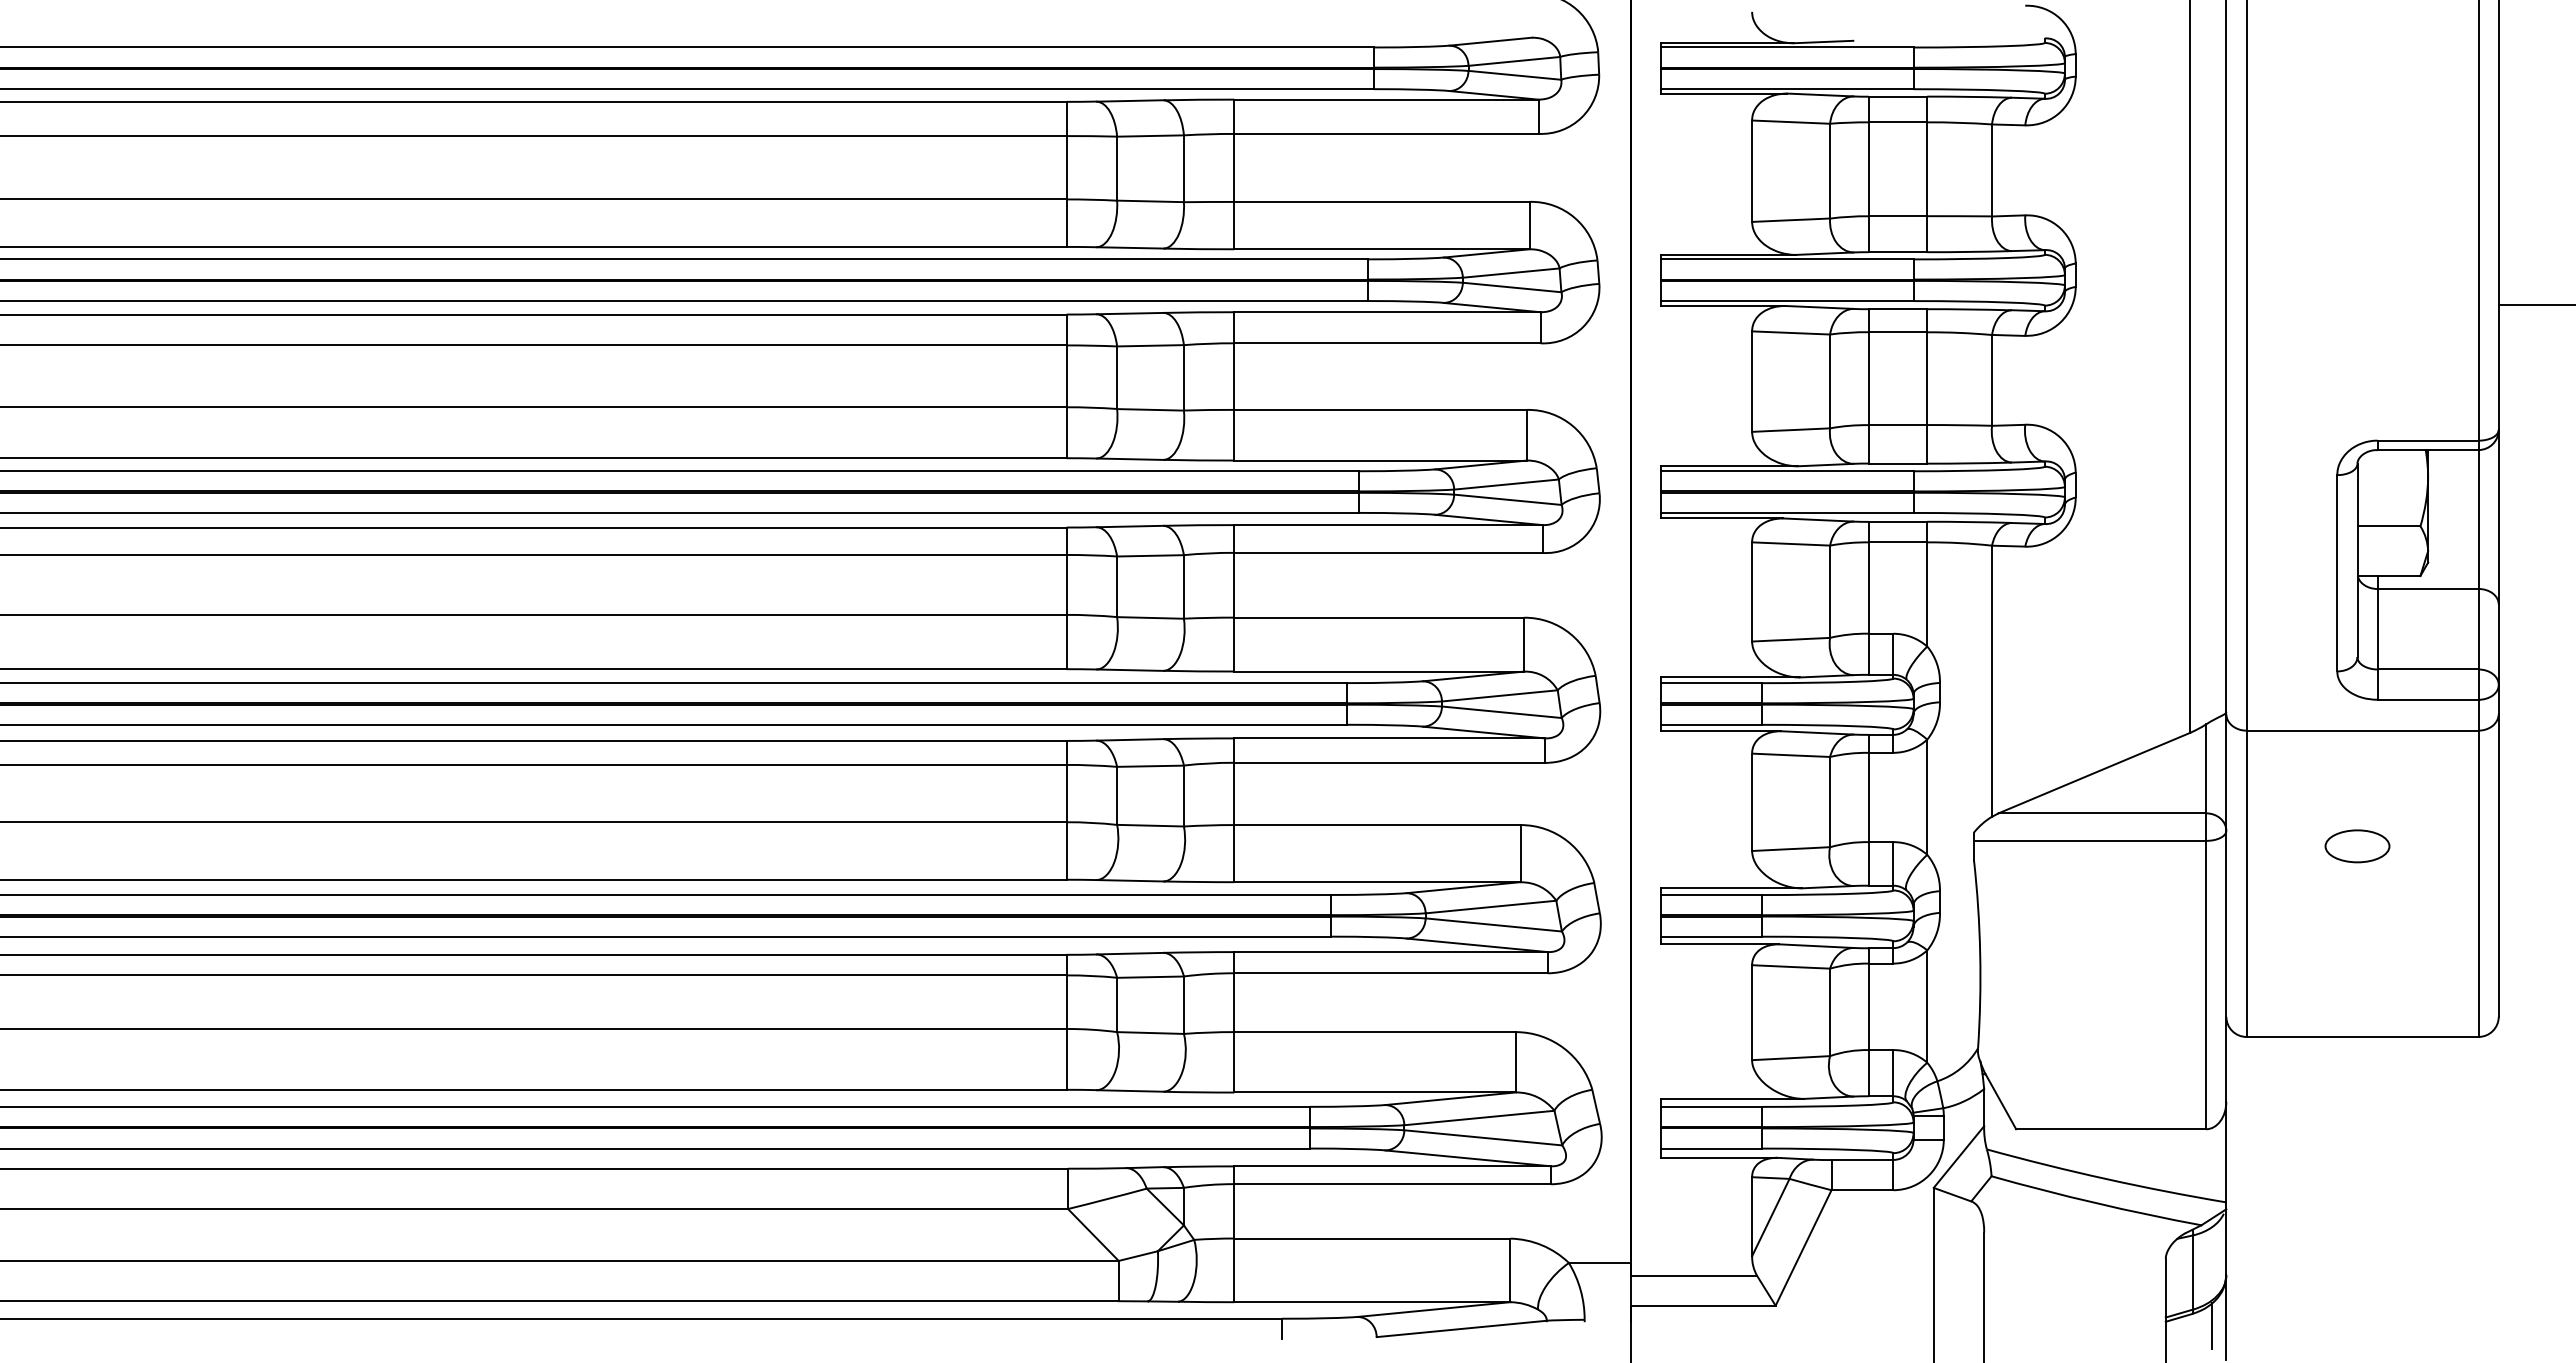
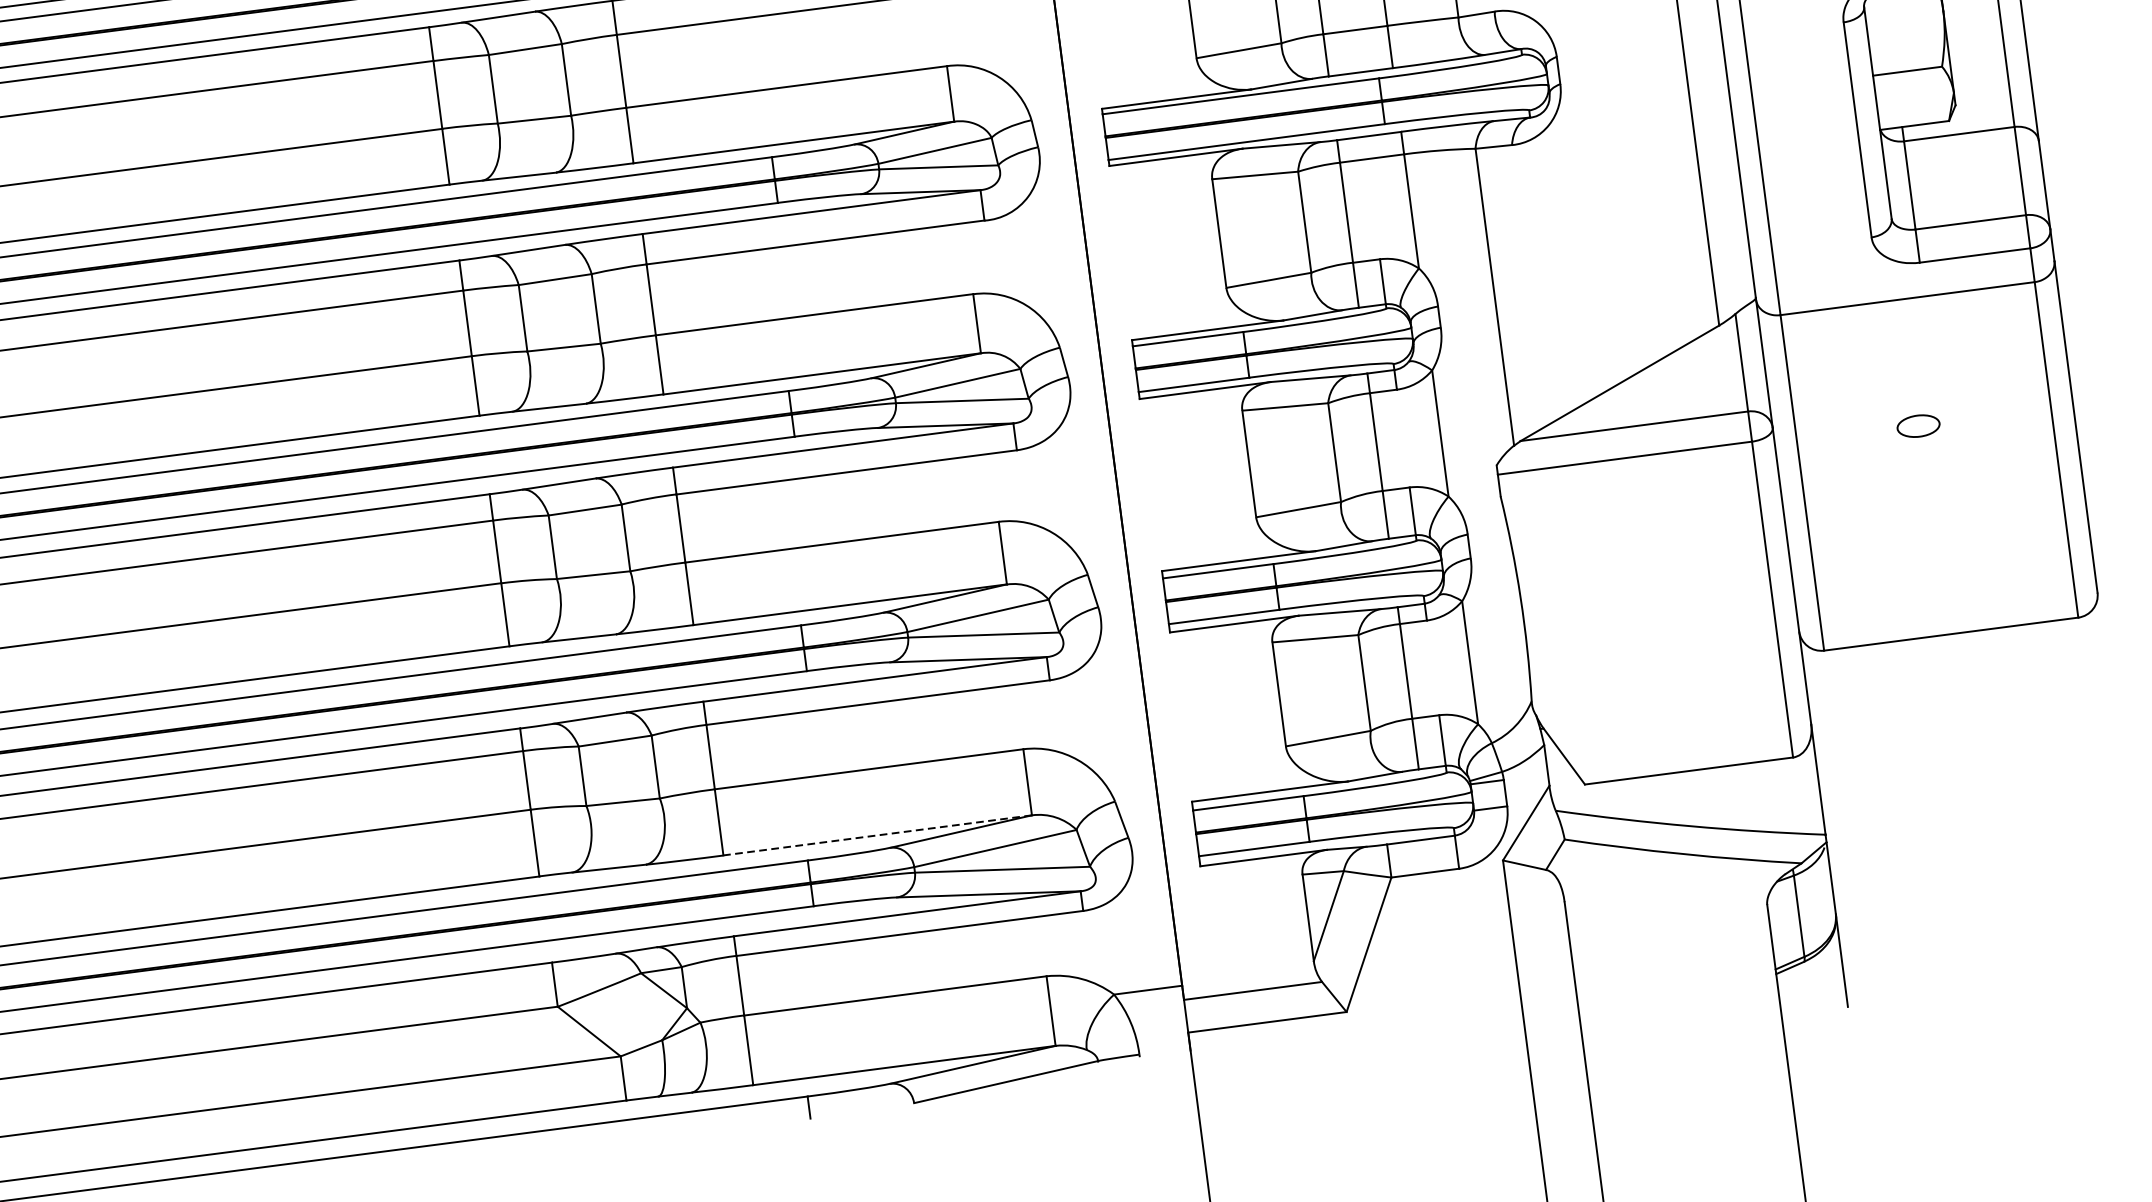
part: (2357, 846) -> (1918, 426), size x0.6
line: (1375, 1092) -> (878, 835), solid -> dashed
line: (2211, 1326) -> (1826, 972), removed

